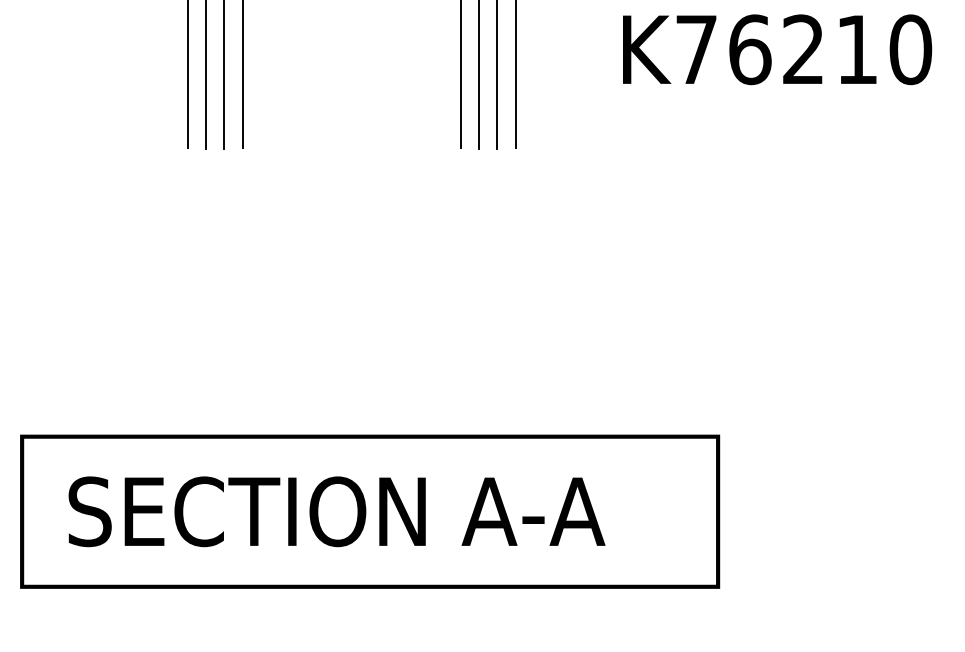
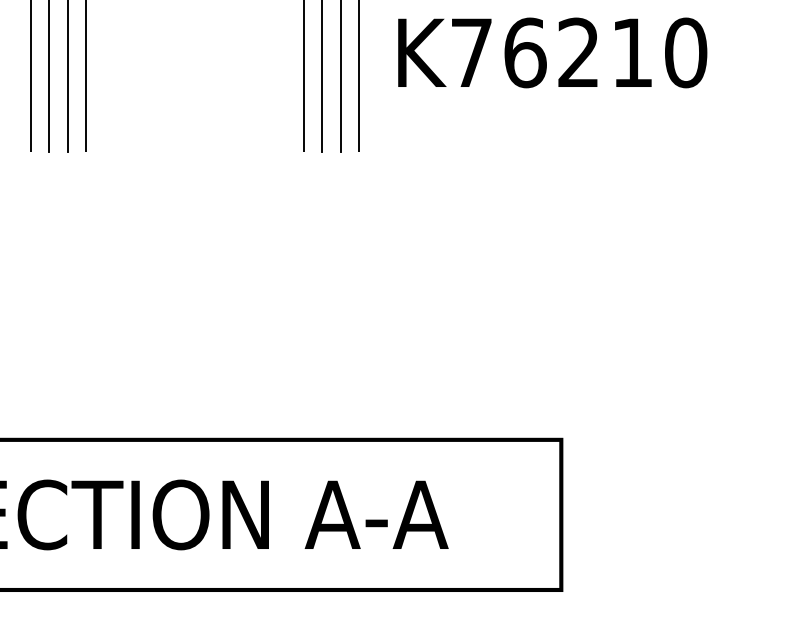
text: (777, 49) -> (552, 52), moved

